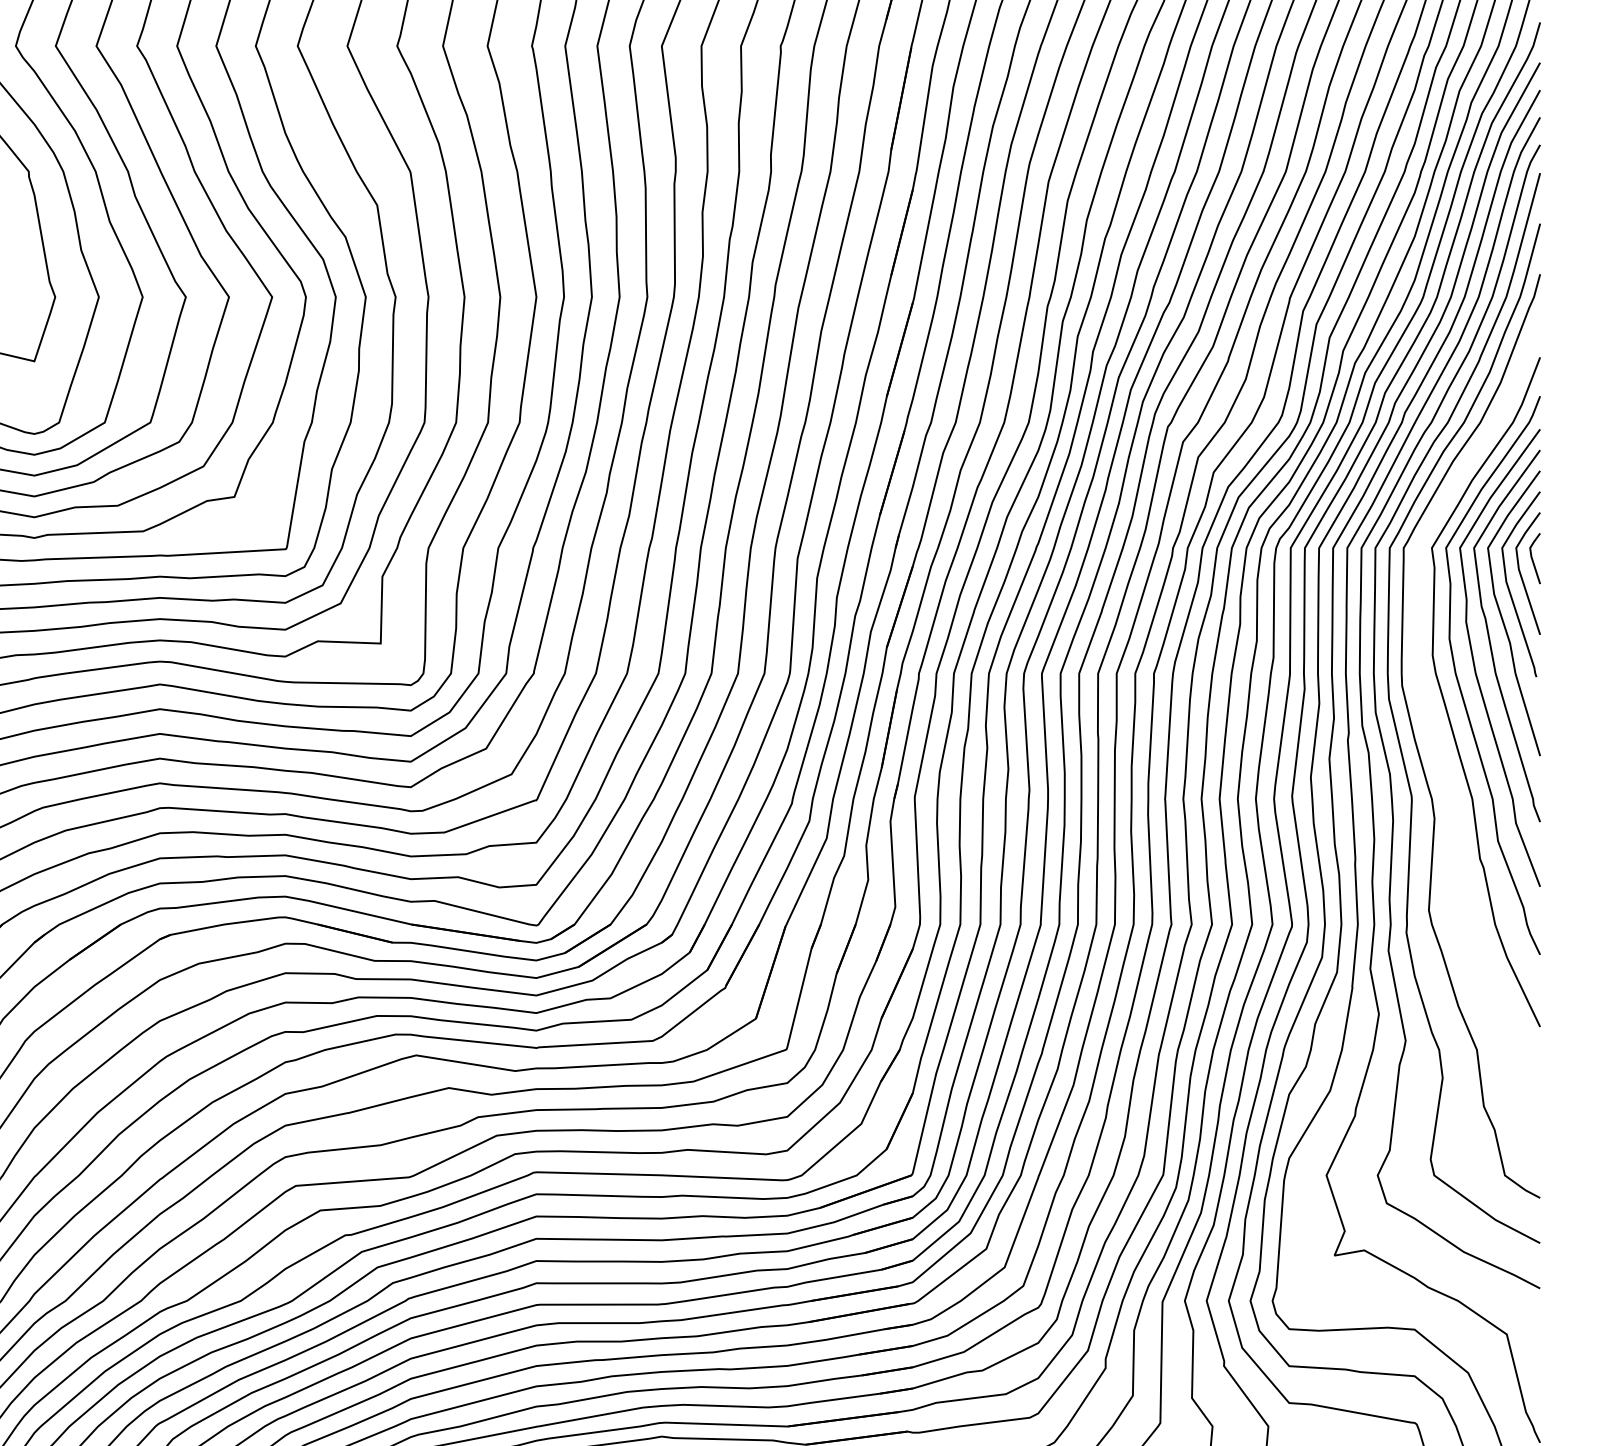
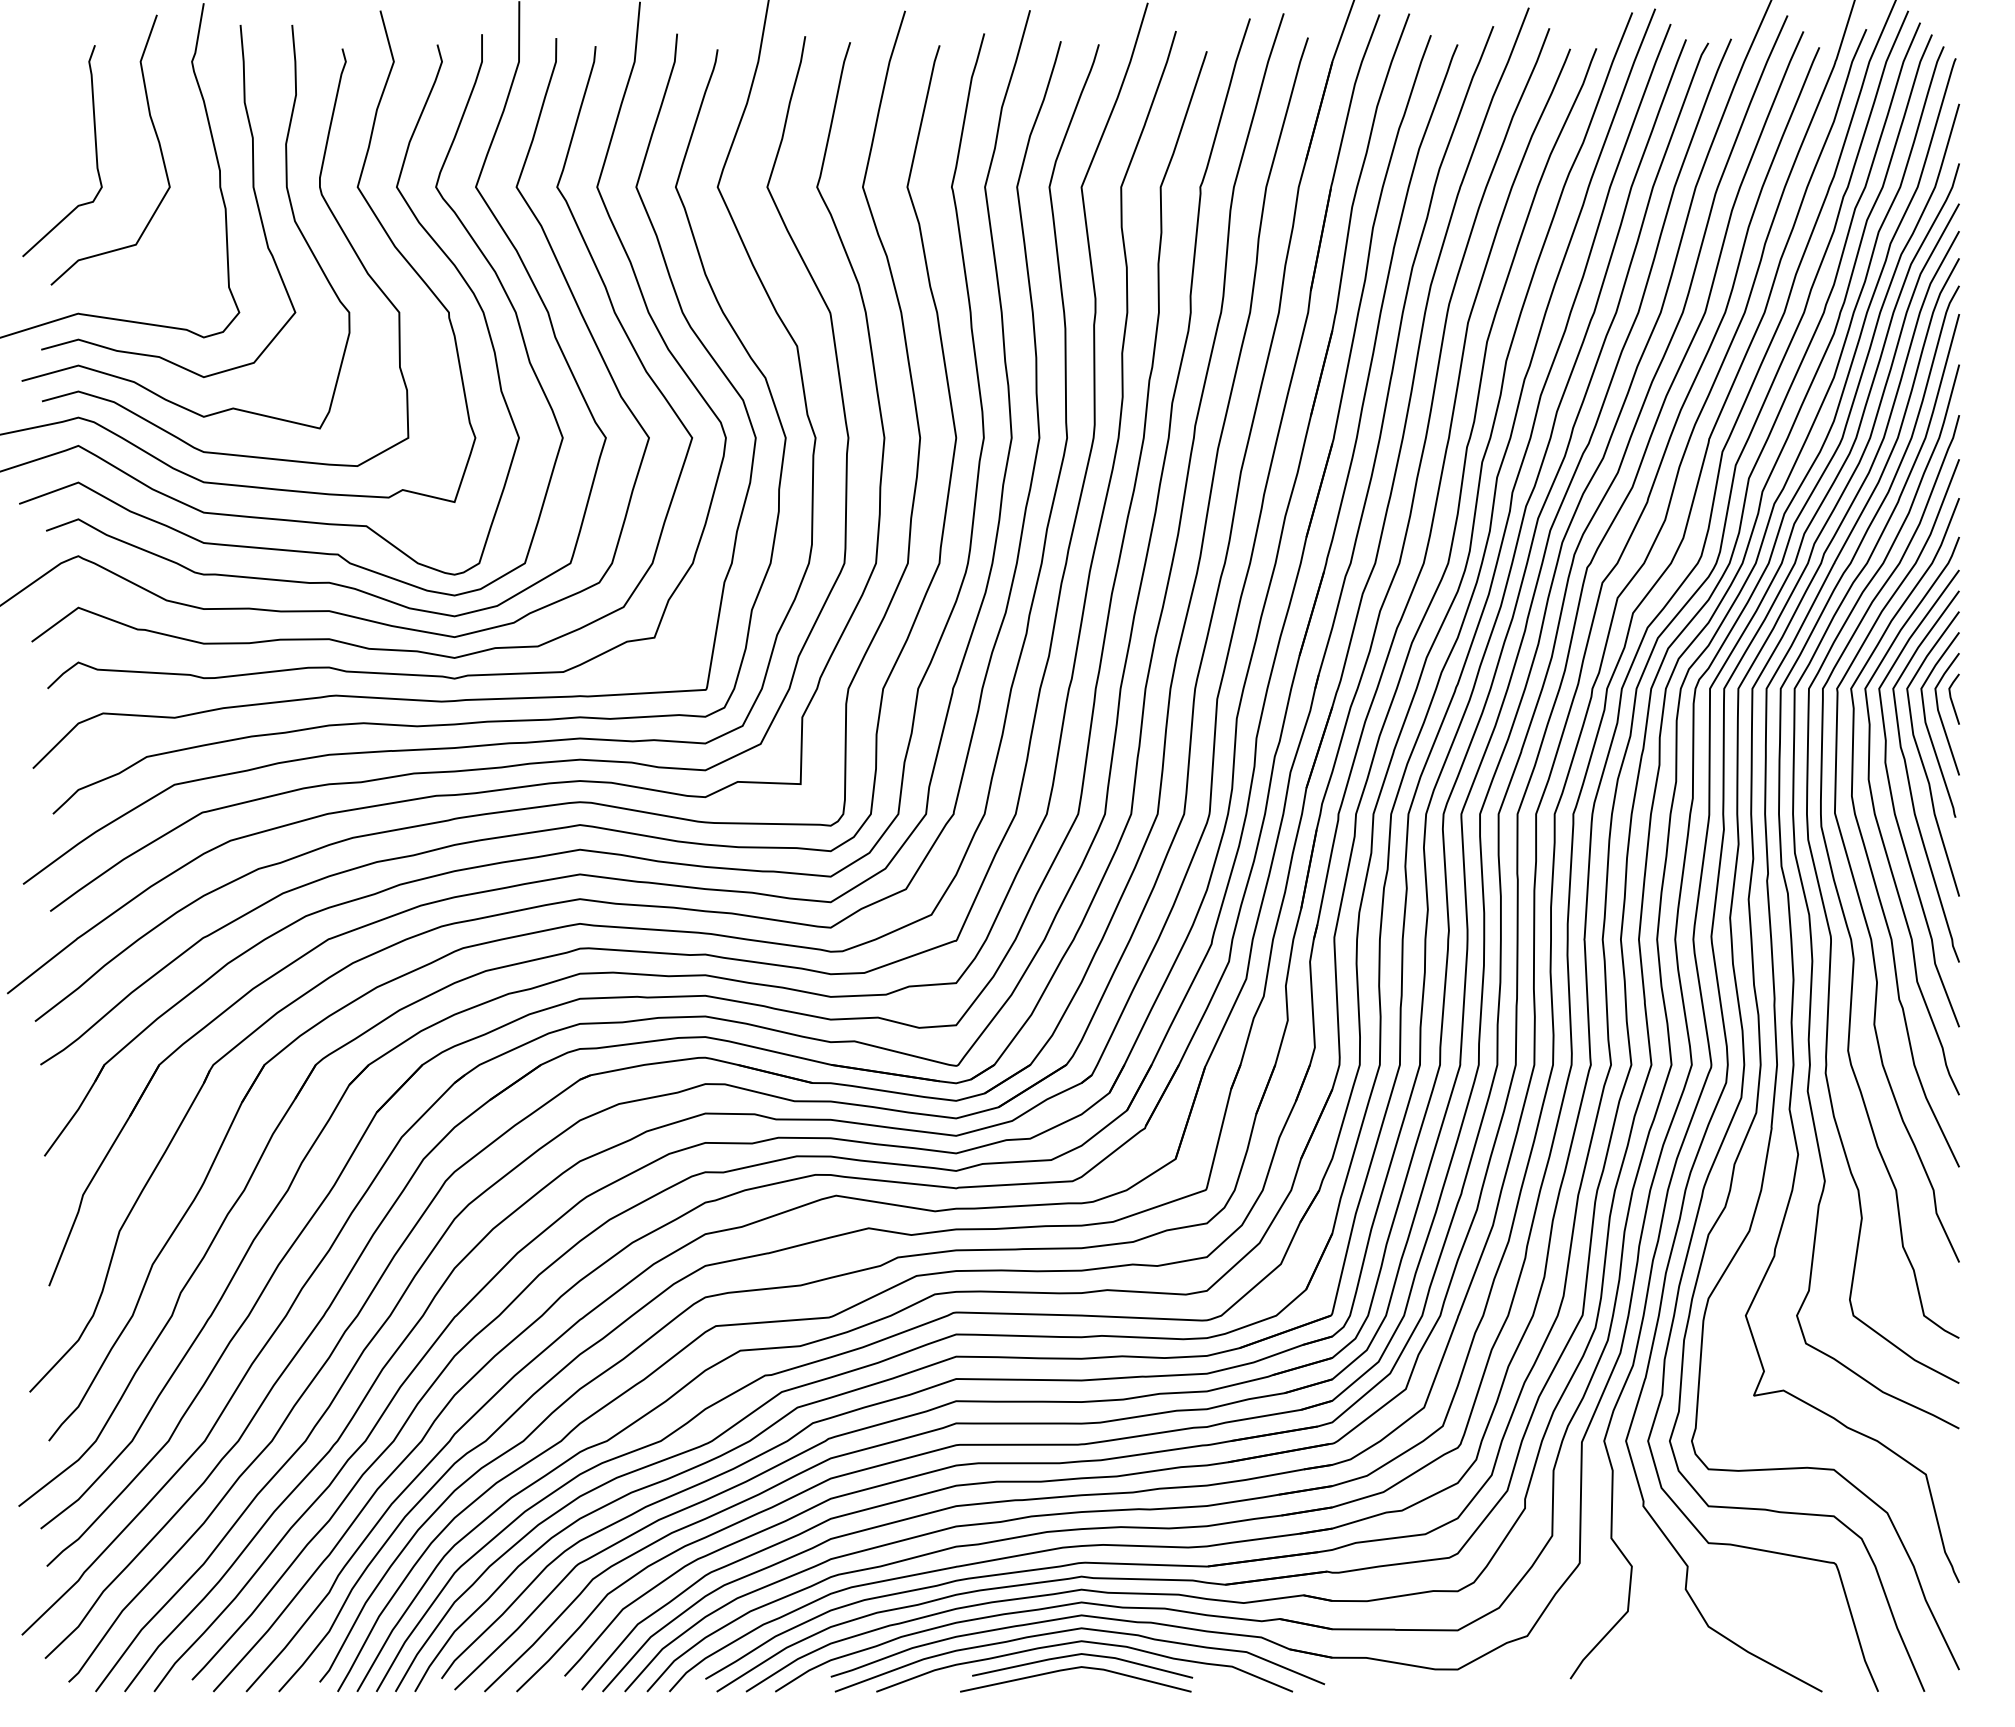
curve: (1434, 732) -> (1853, 873), added

